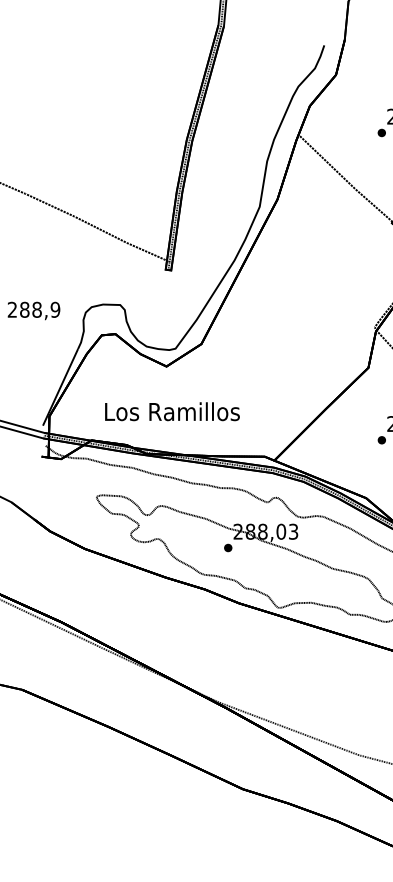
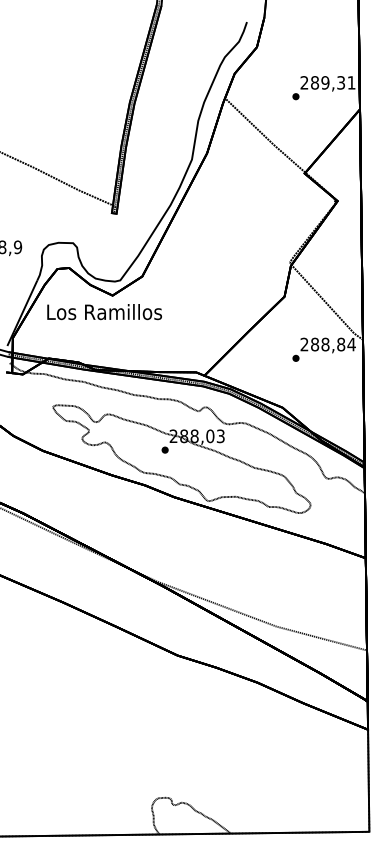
text: (172, 412) -> (104, 312), moved

